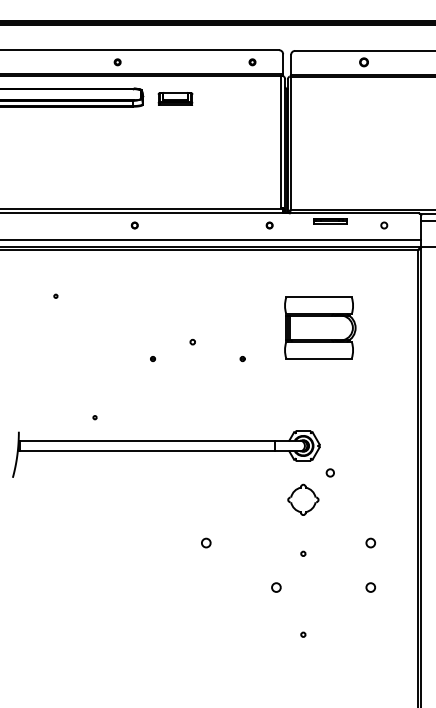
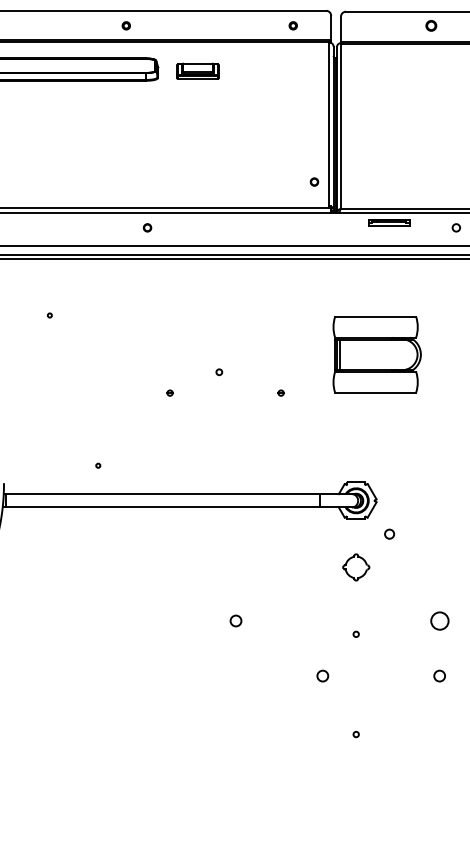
part: (269, 225) -> (314, 182), moved
part: (303, 499) -> (356, 567), size x0.7
circle: (370, 542) -> (439, 620), size x1.6

